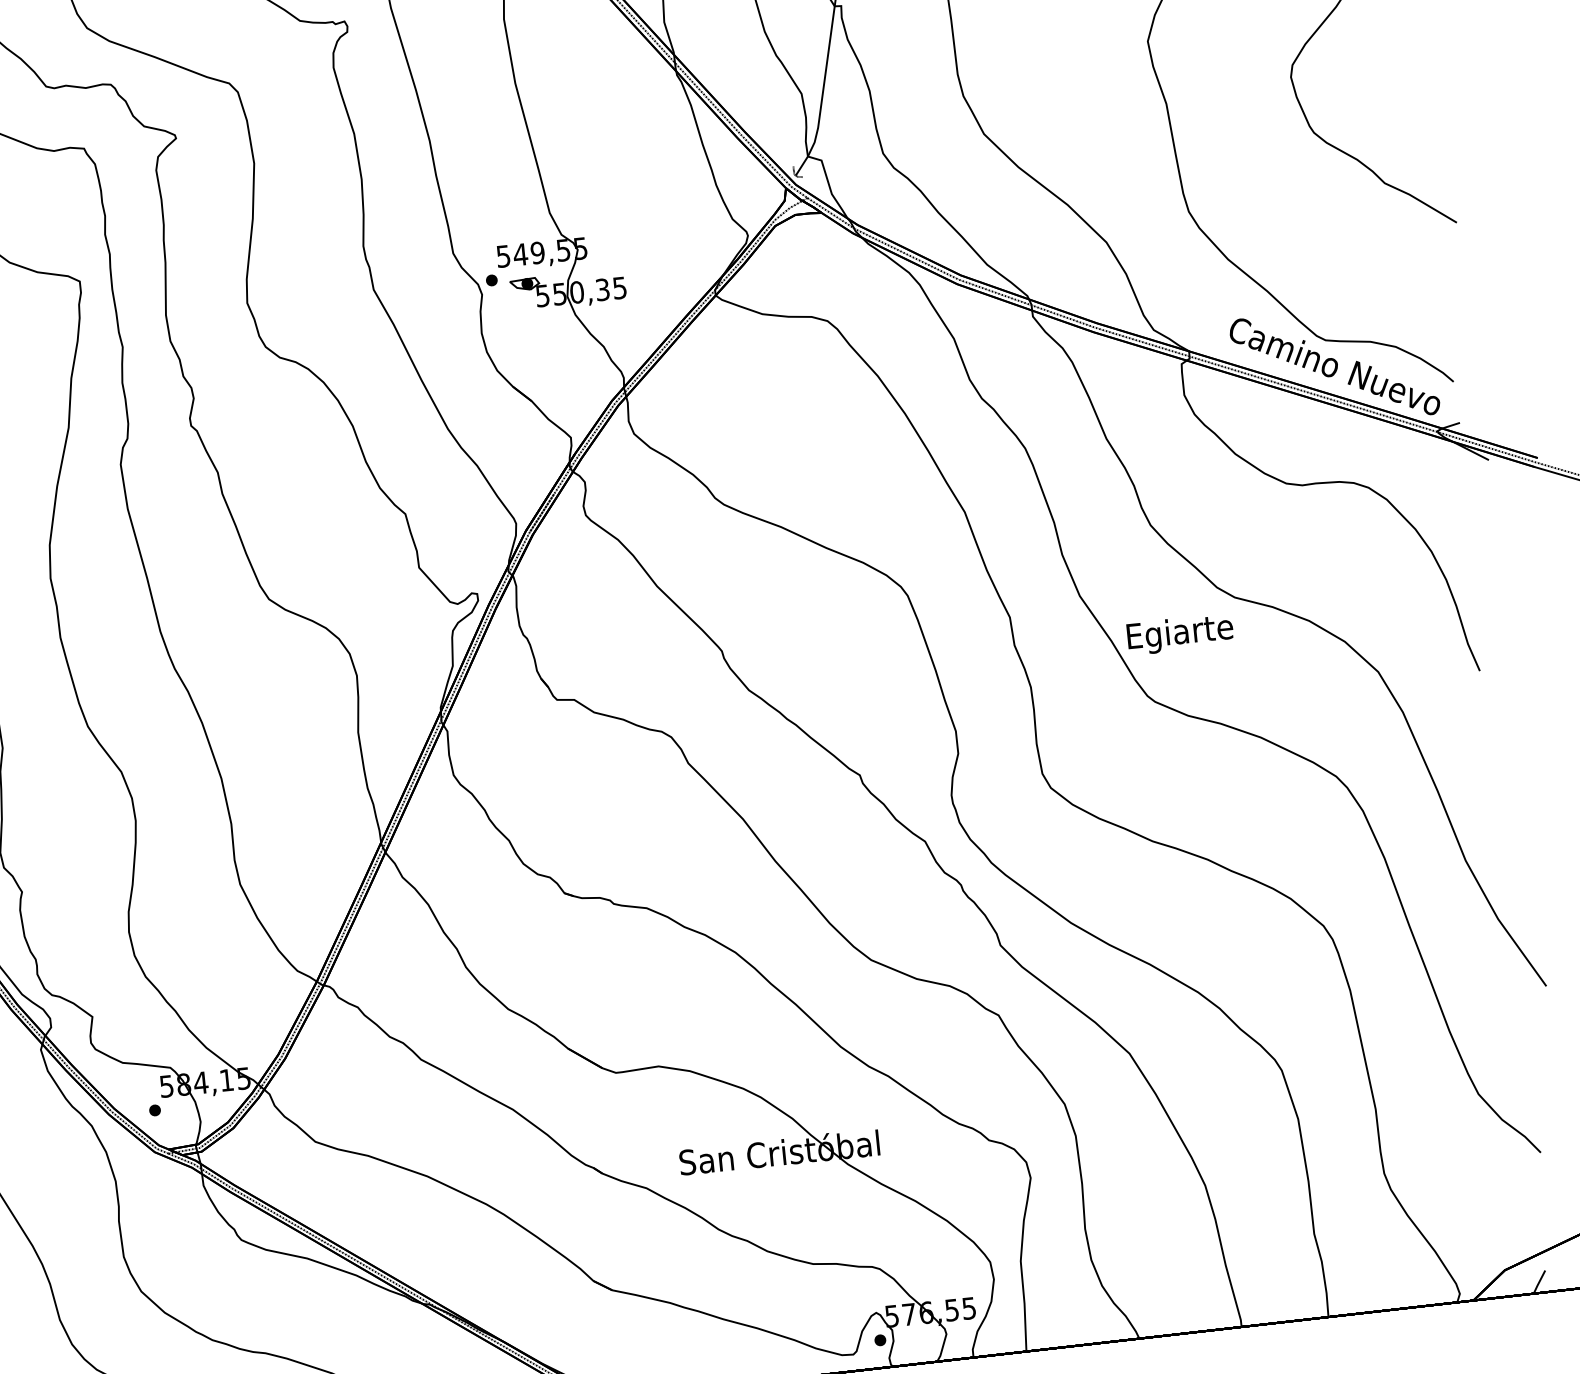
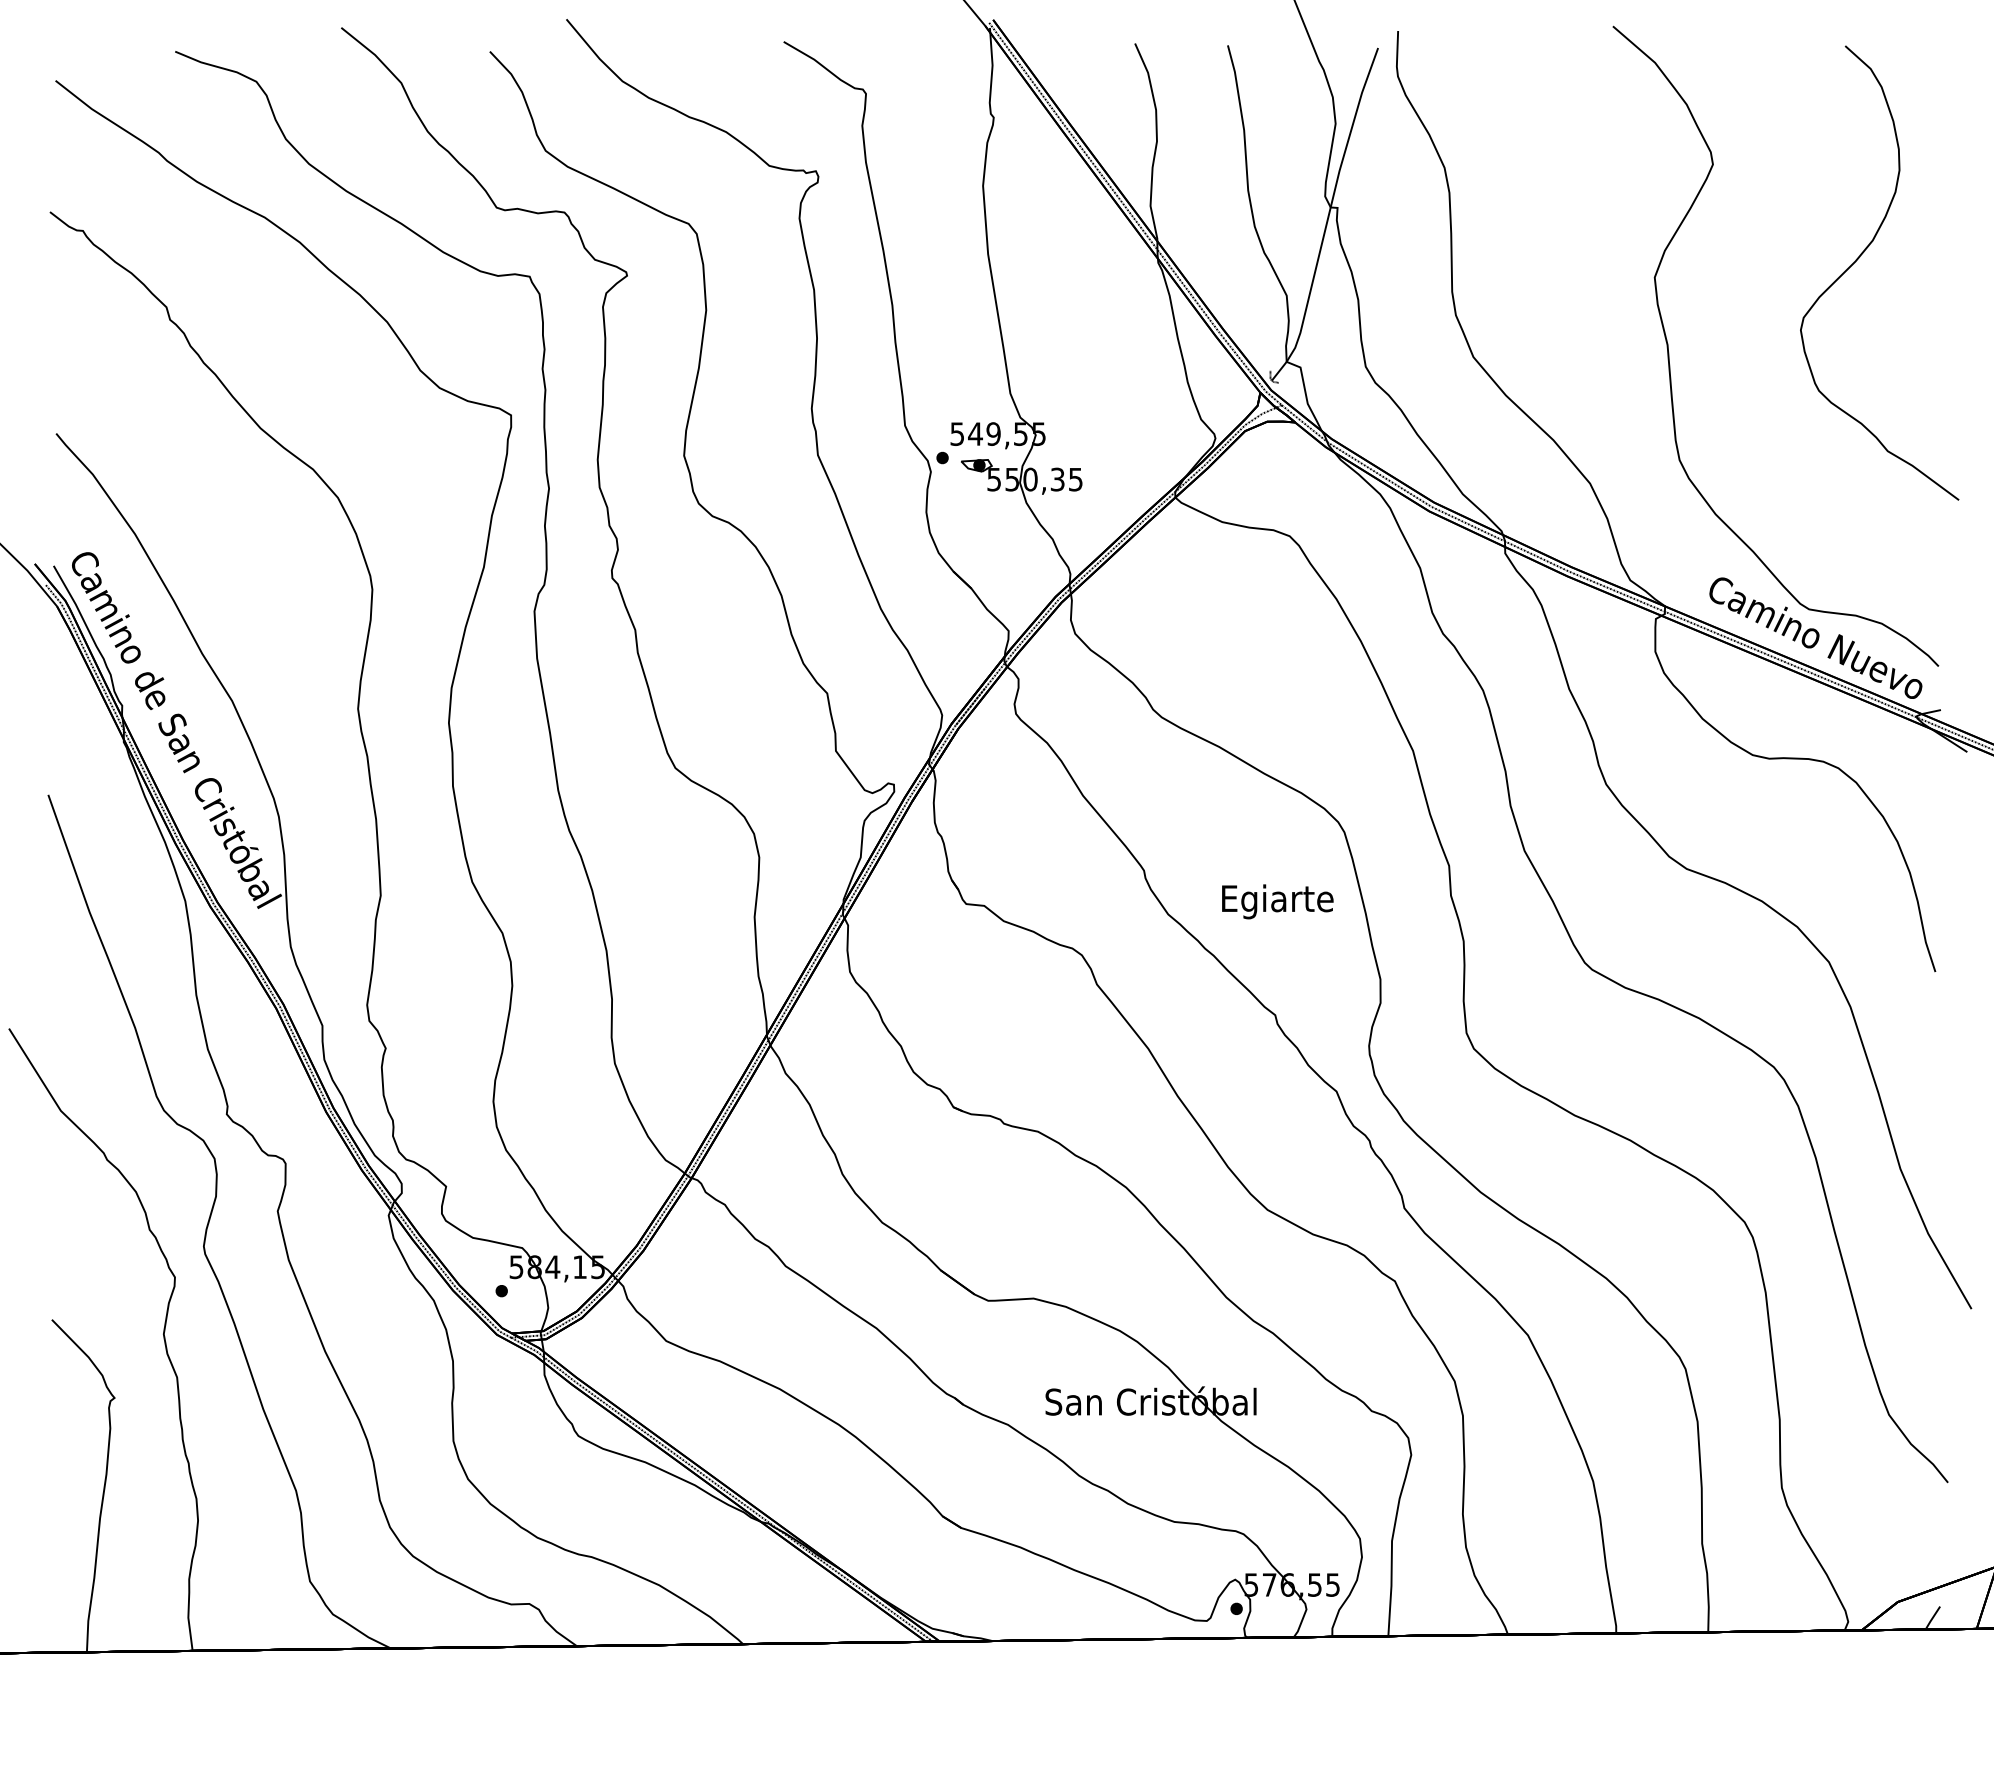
text: (1180, 634) -> (1277, 901), moved

